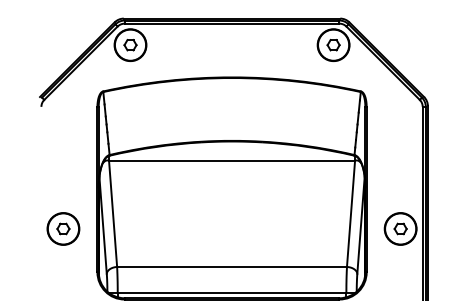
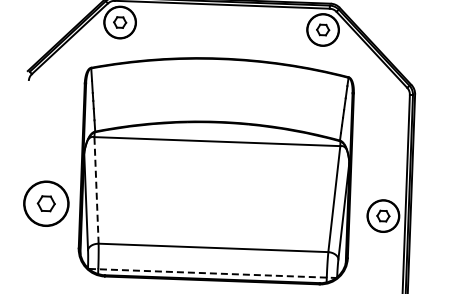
line: (113, 213) -> (96, 190), solid -> dashed
part: (63, 228) -> (46, 203), size x1.4
line: (232, 292) -> (212, 273), solid -> dashed

